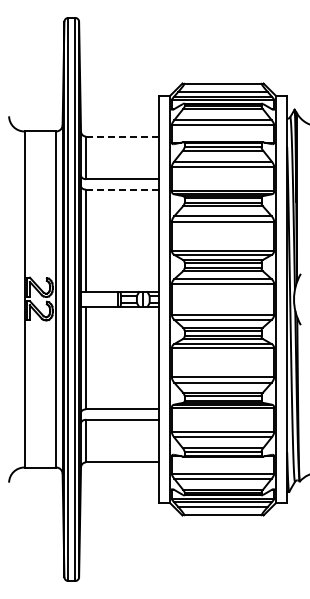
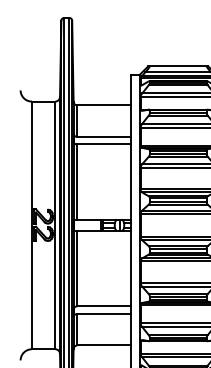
line: (123, 136) -> (104, 105), dashed -> solid
line: (123, 189) -> (104, 144), dashed -> solid

